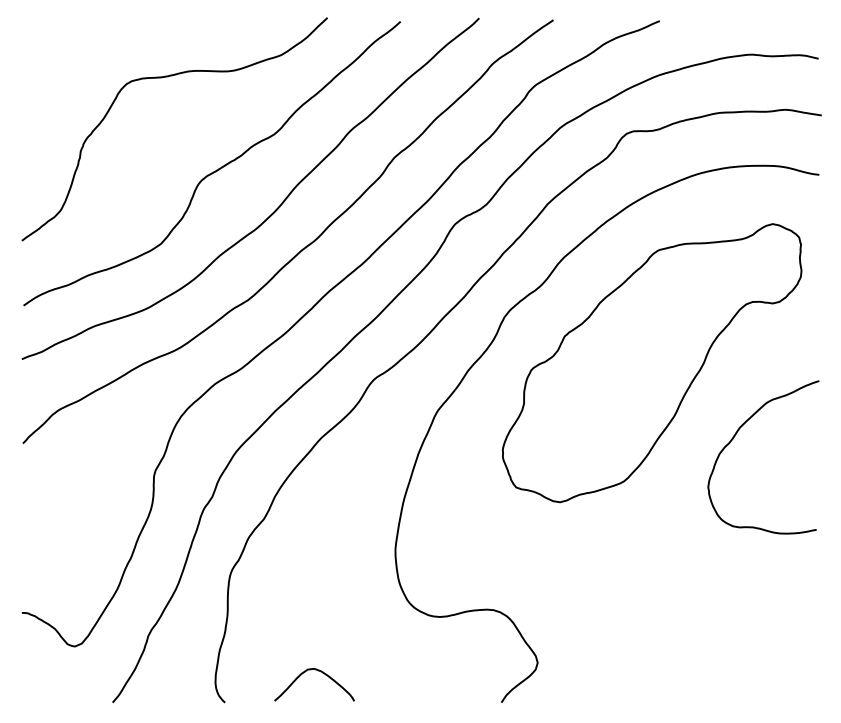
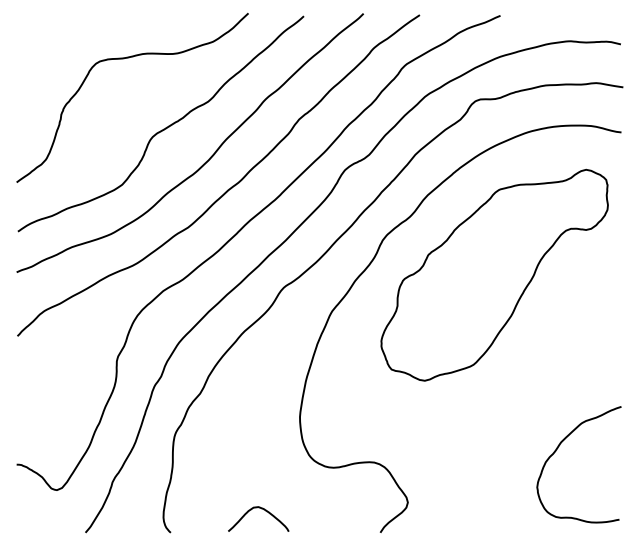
curve: (733, 439) -> (556, 451), moved
curve: (318, 672) -> (261, 509), moved

